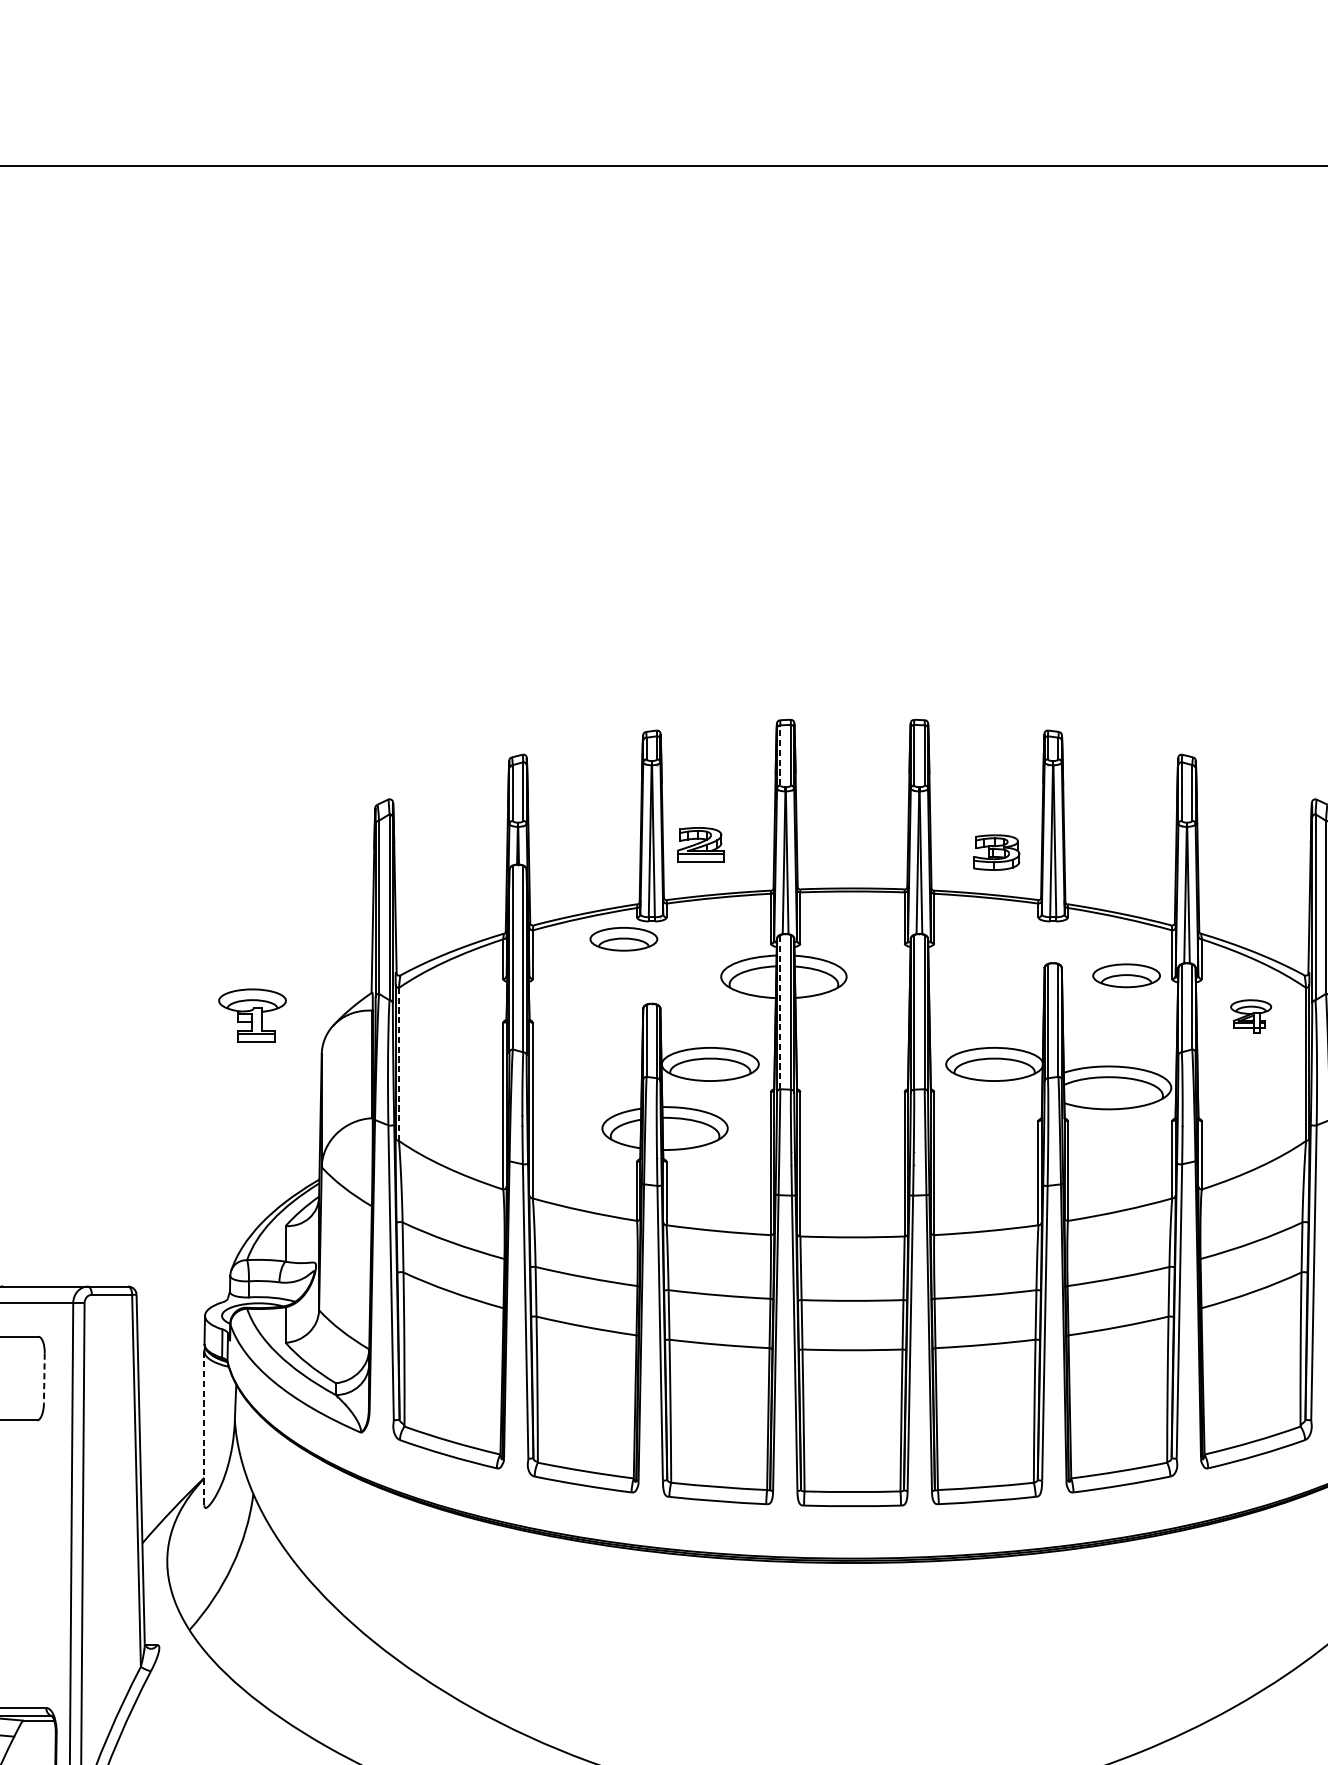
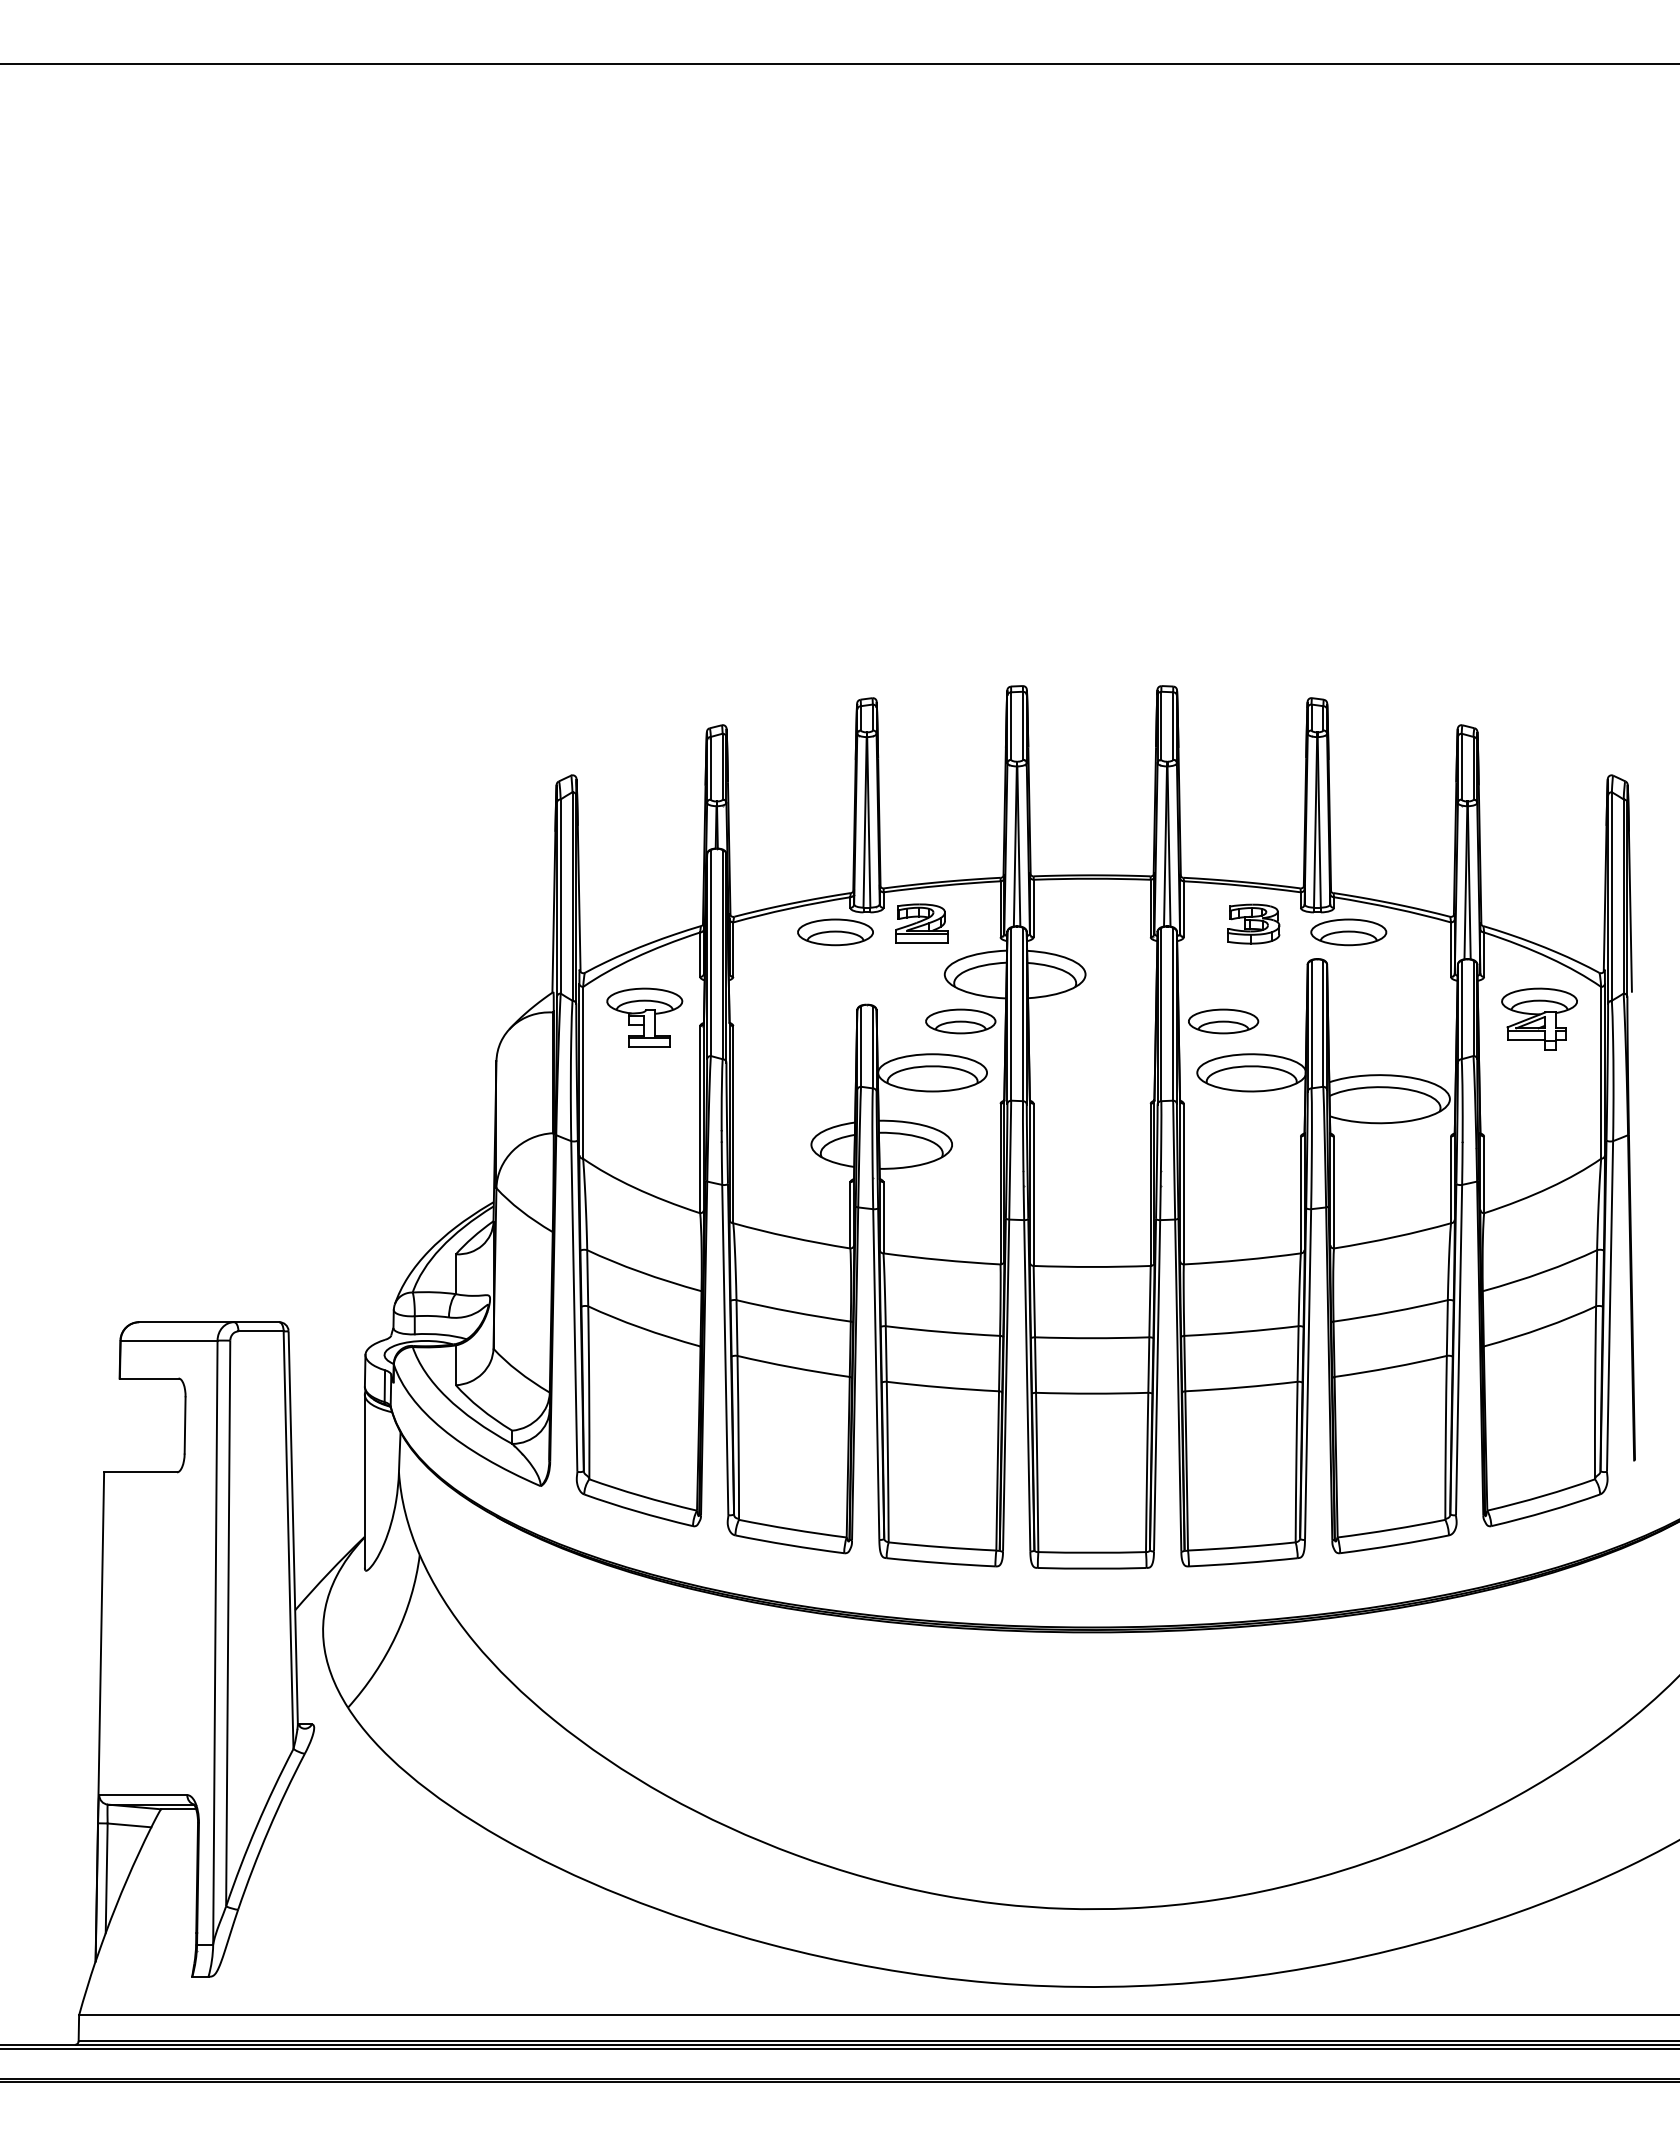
line: (780, 755) -> (1011, 726), dashed -> solid
part: (700, 844) -> (921, 923), moved
part: (996, 852) -> (1253, 923), moved
part: (1126, 975) -> (1348, 932), moved
line: (780, 1012) -> (1011, 1014), dashed -> solid
part: (252, 1015) -> (644, 1017), moved
part: (1251, 1016) -> (1539, 1018), size x1.67
part: (735, 1018) -> (960, 1021), added
part: (969, 1018) -> (1223, 1021), added
line: (399, 1064) -> (583, 1072), dashed -> solid
line: (44, 1378) -> (185, 1425), dashed -> solid
line: (204, 1428) -> (364, 1481), dashed -> solid

